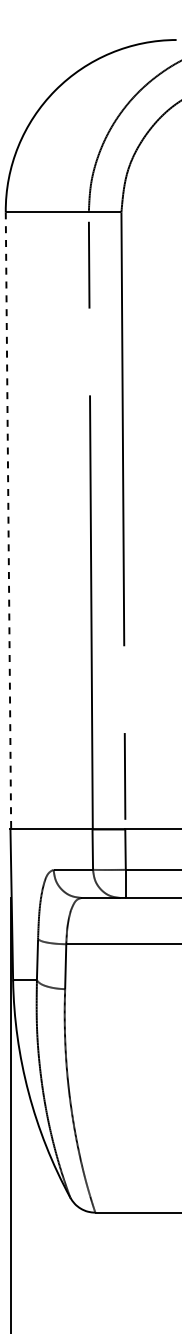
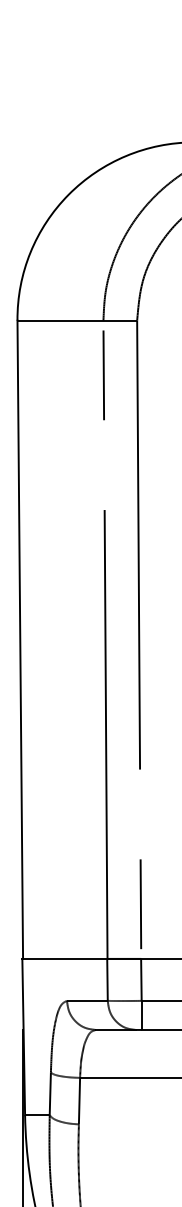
line: (8, 521) -> (20, 640), dashed -> solid

